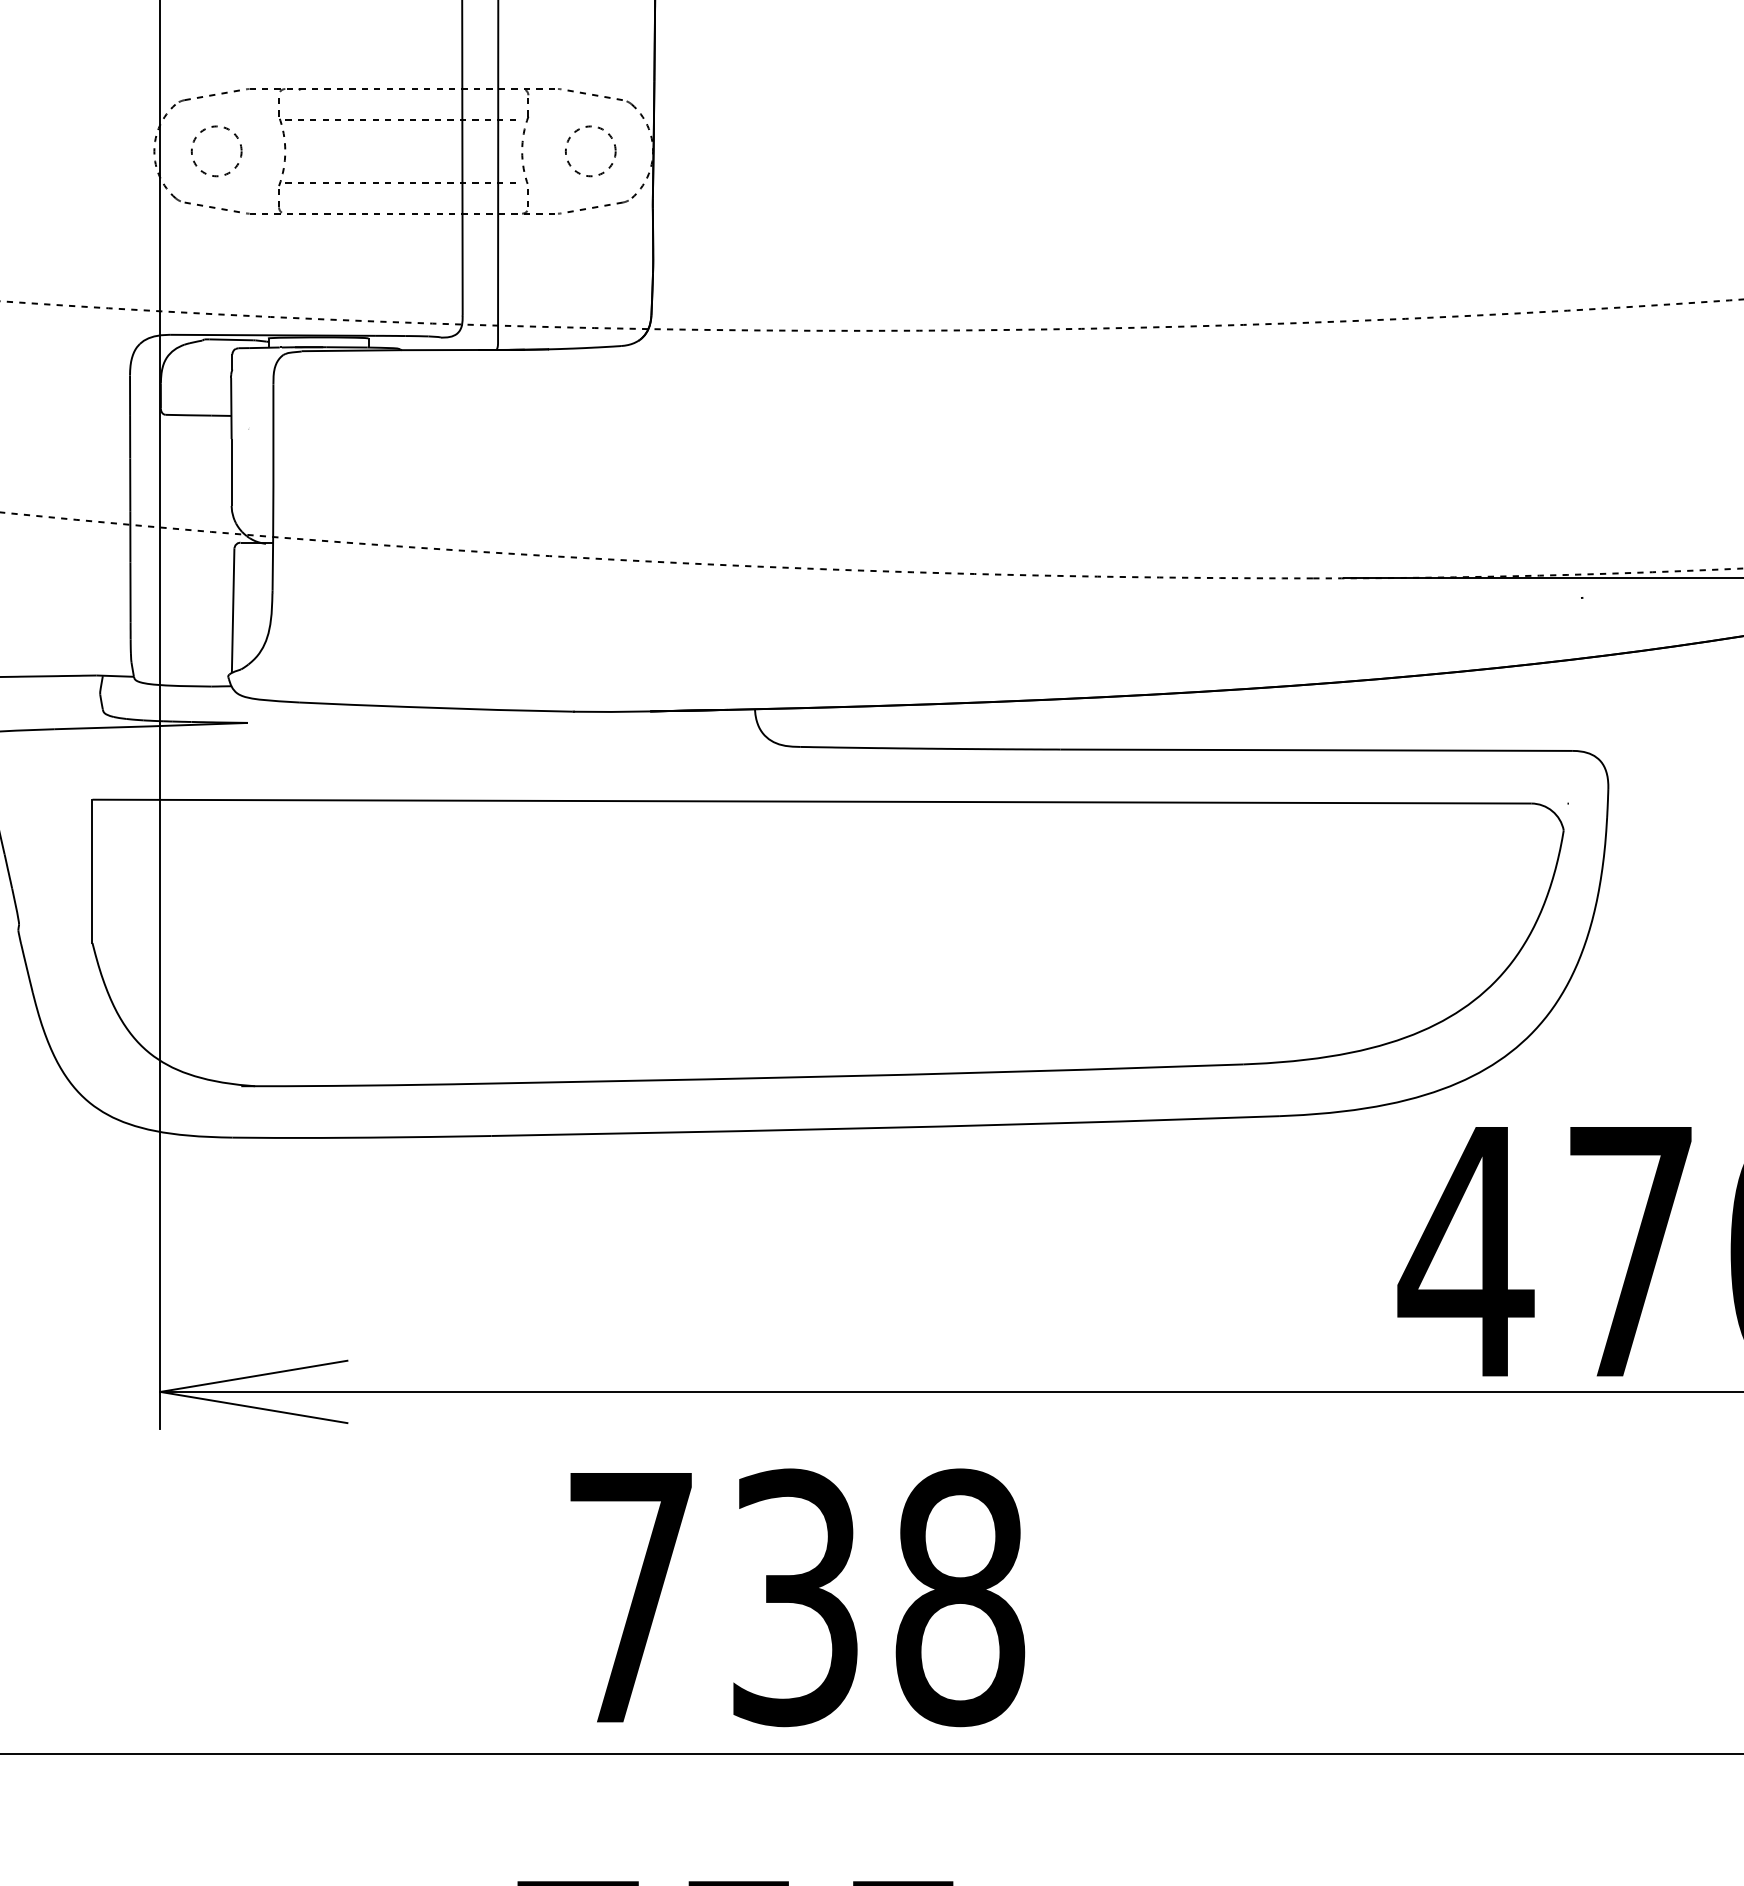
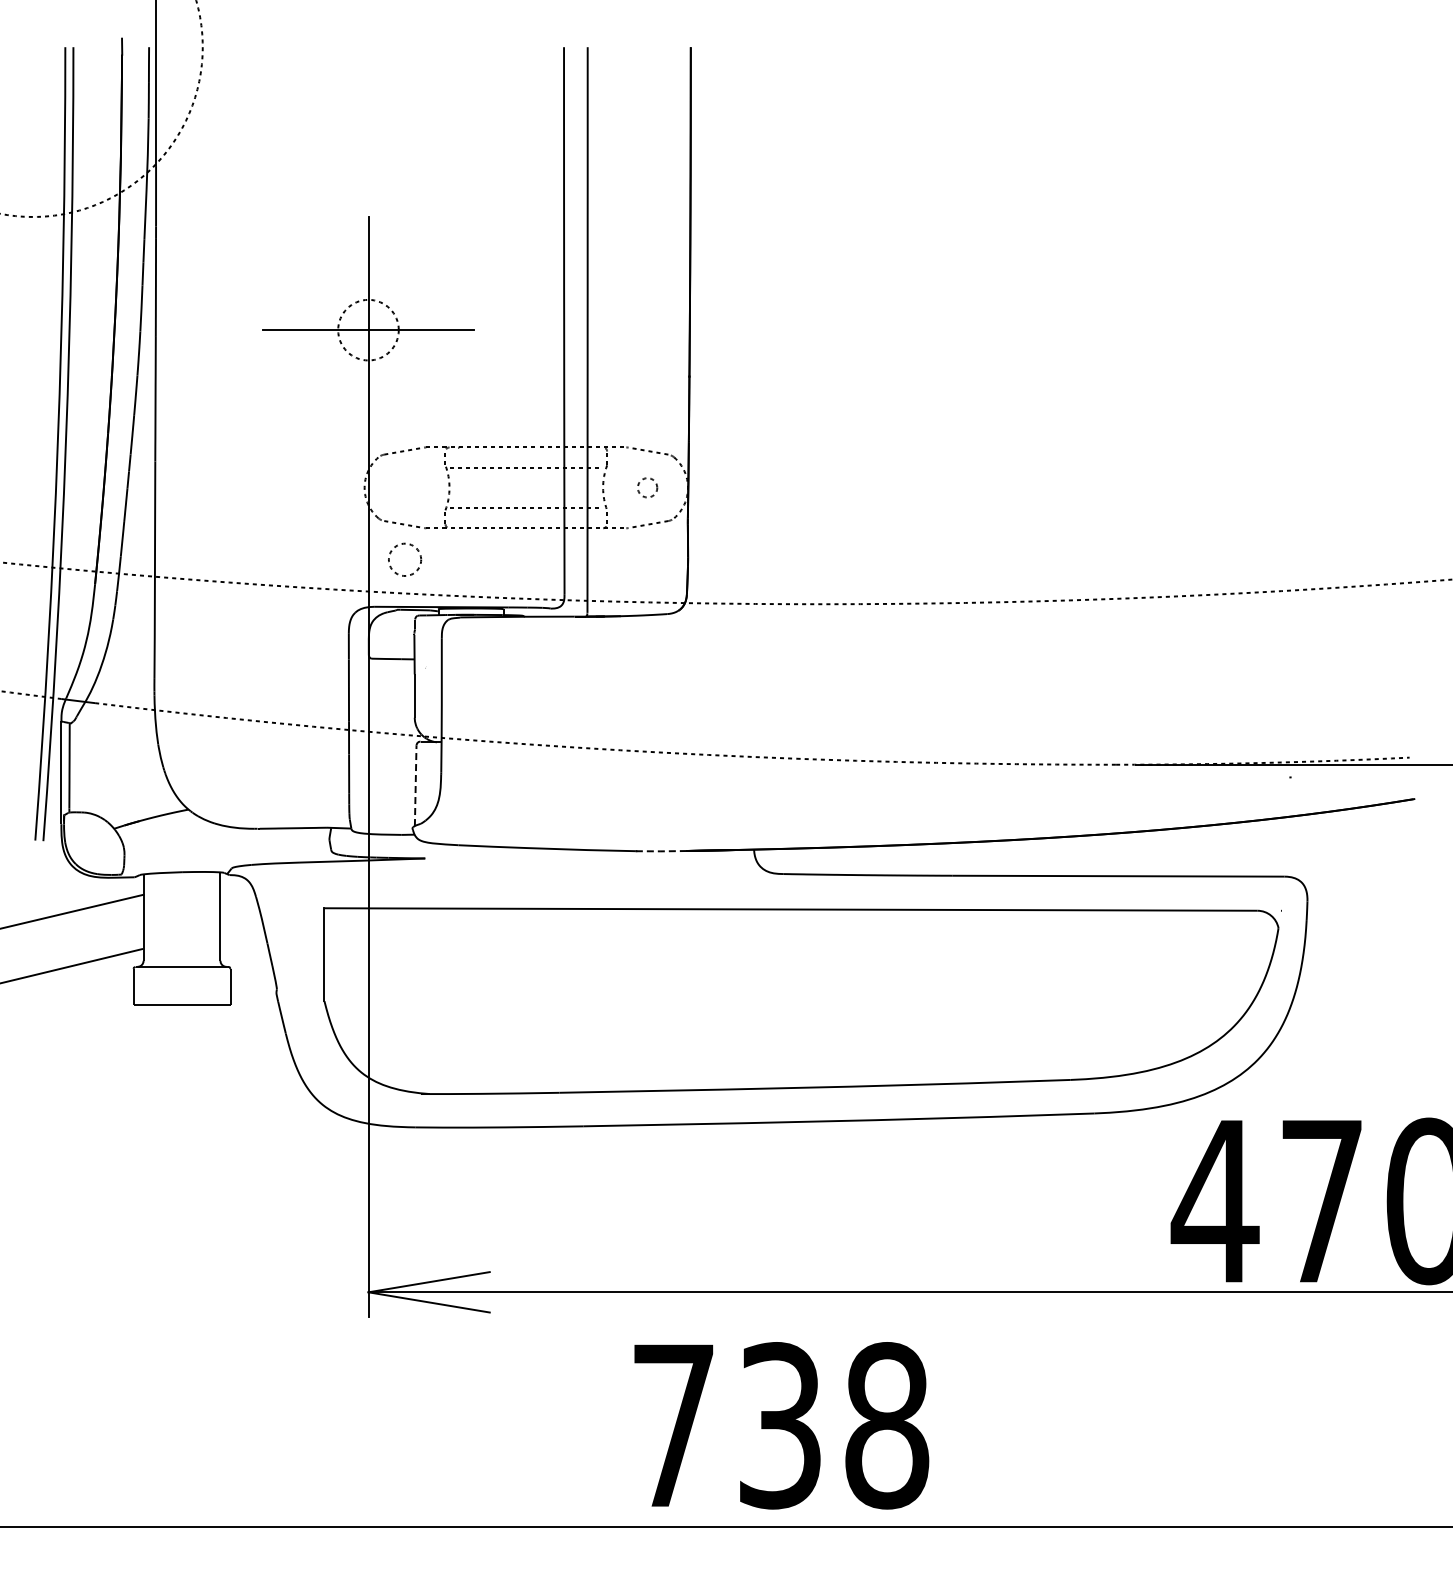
circle: (217, 150) -> (405, 559), moved
circle: (590, 150) -> (647, 487), size x0.6
line: (232, 610) -> (415, 785), solid -> dashed
line: (610, 712) -> (660, 851), solid -> dashed

